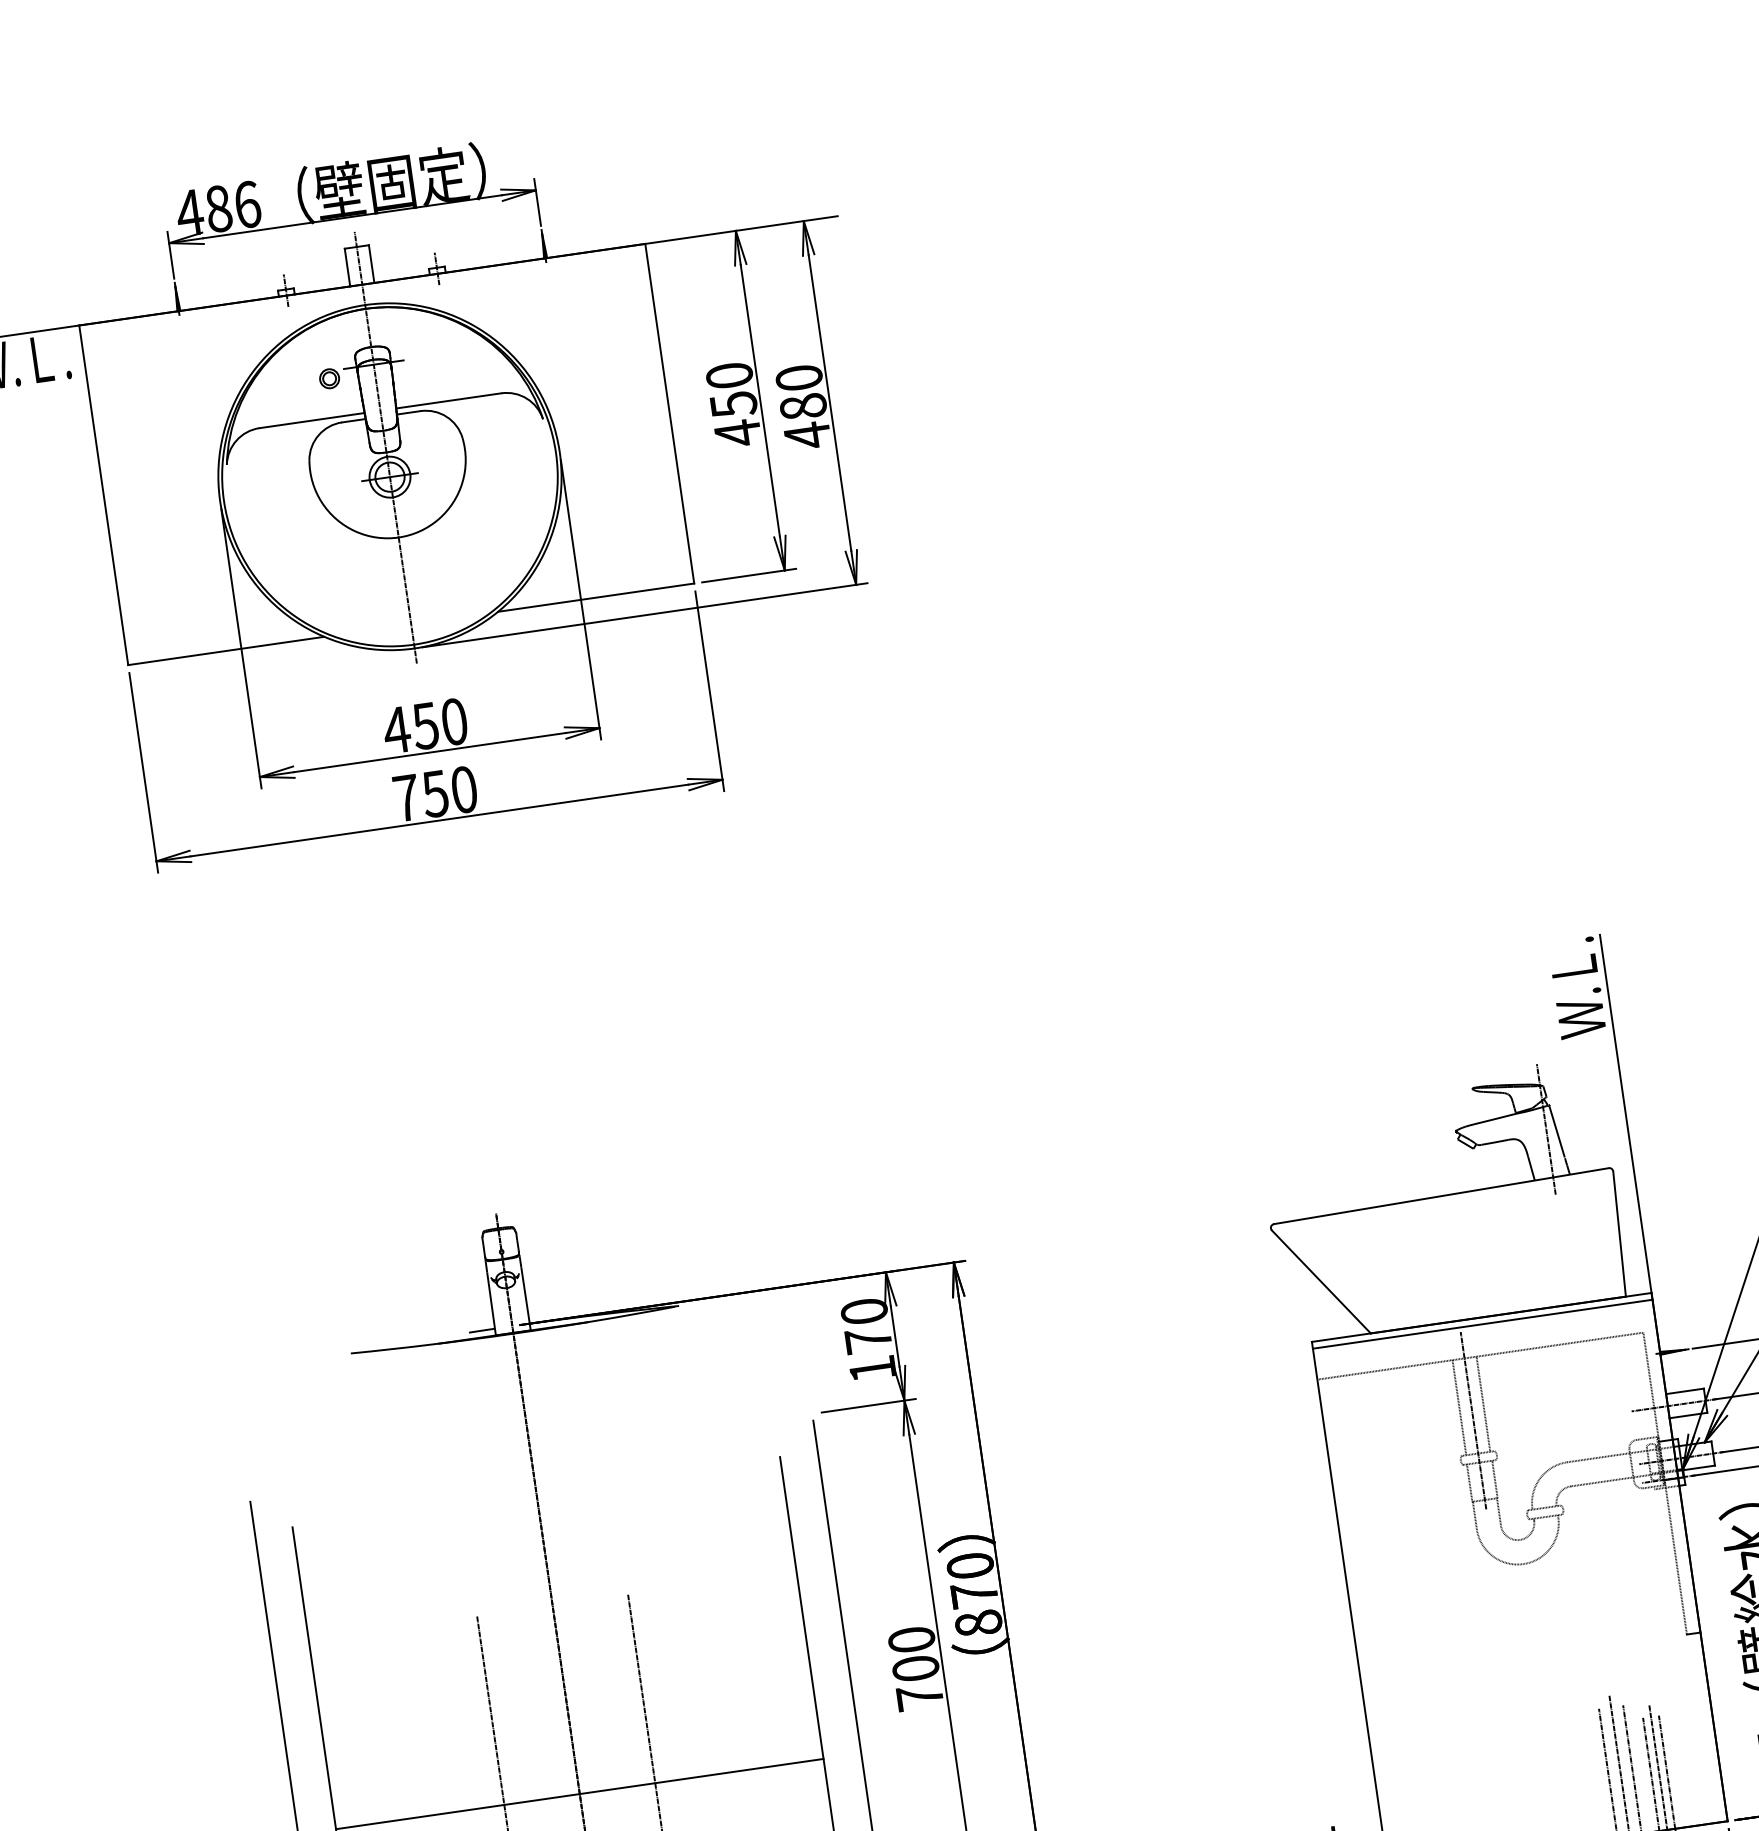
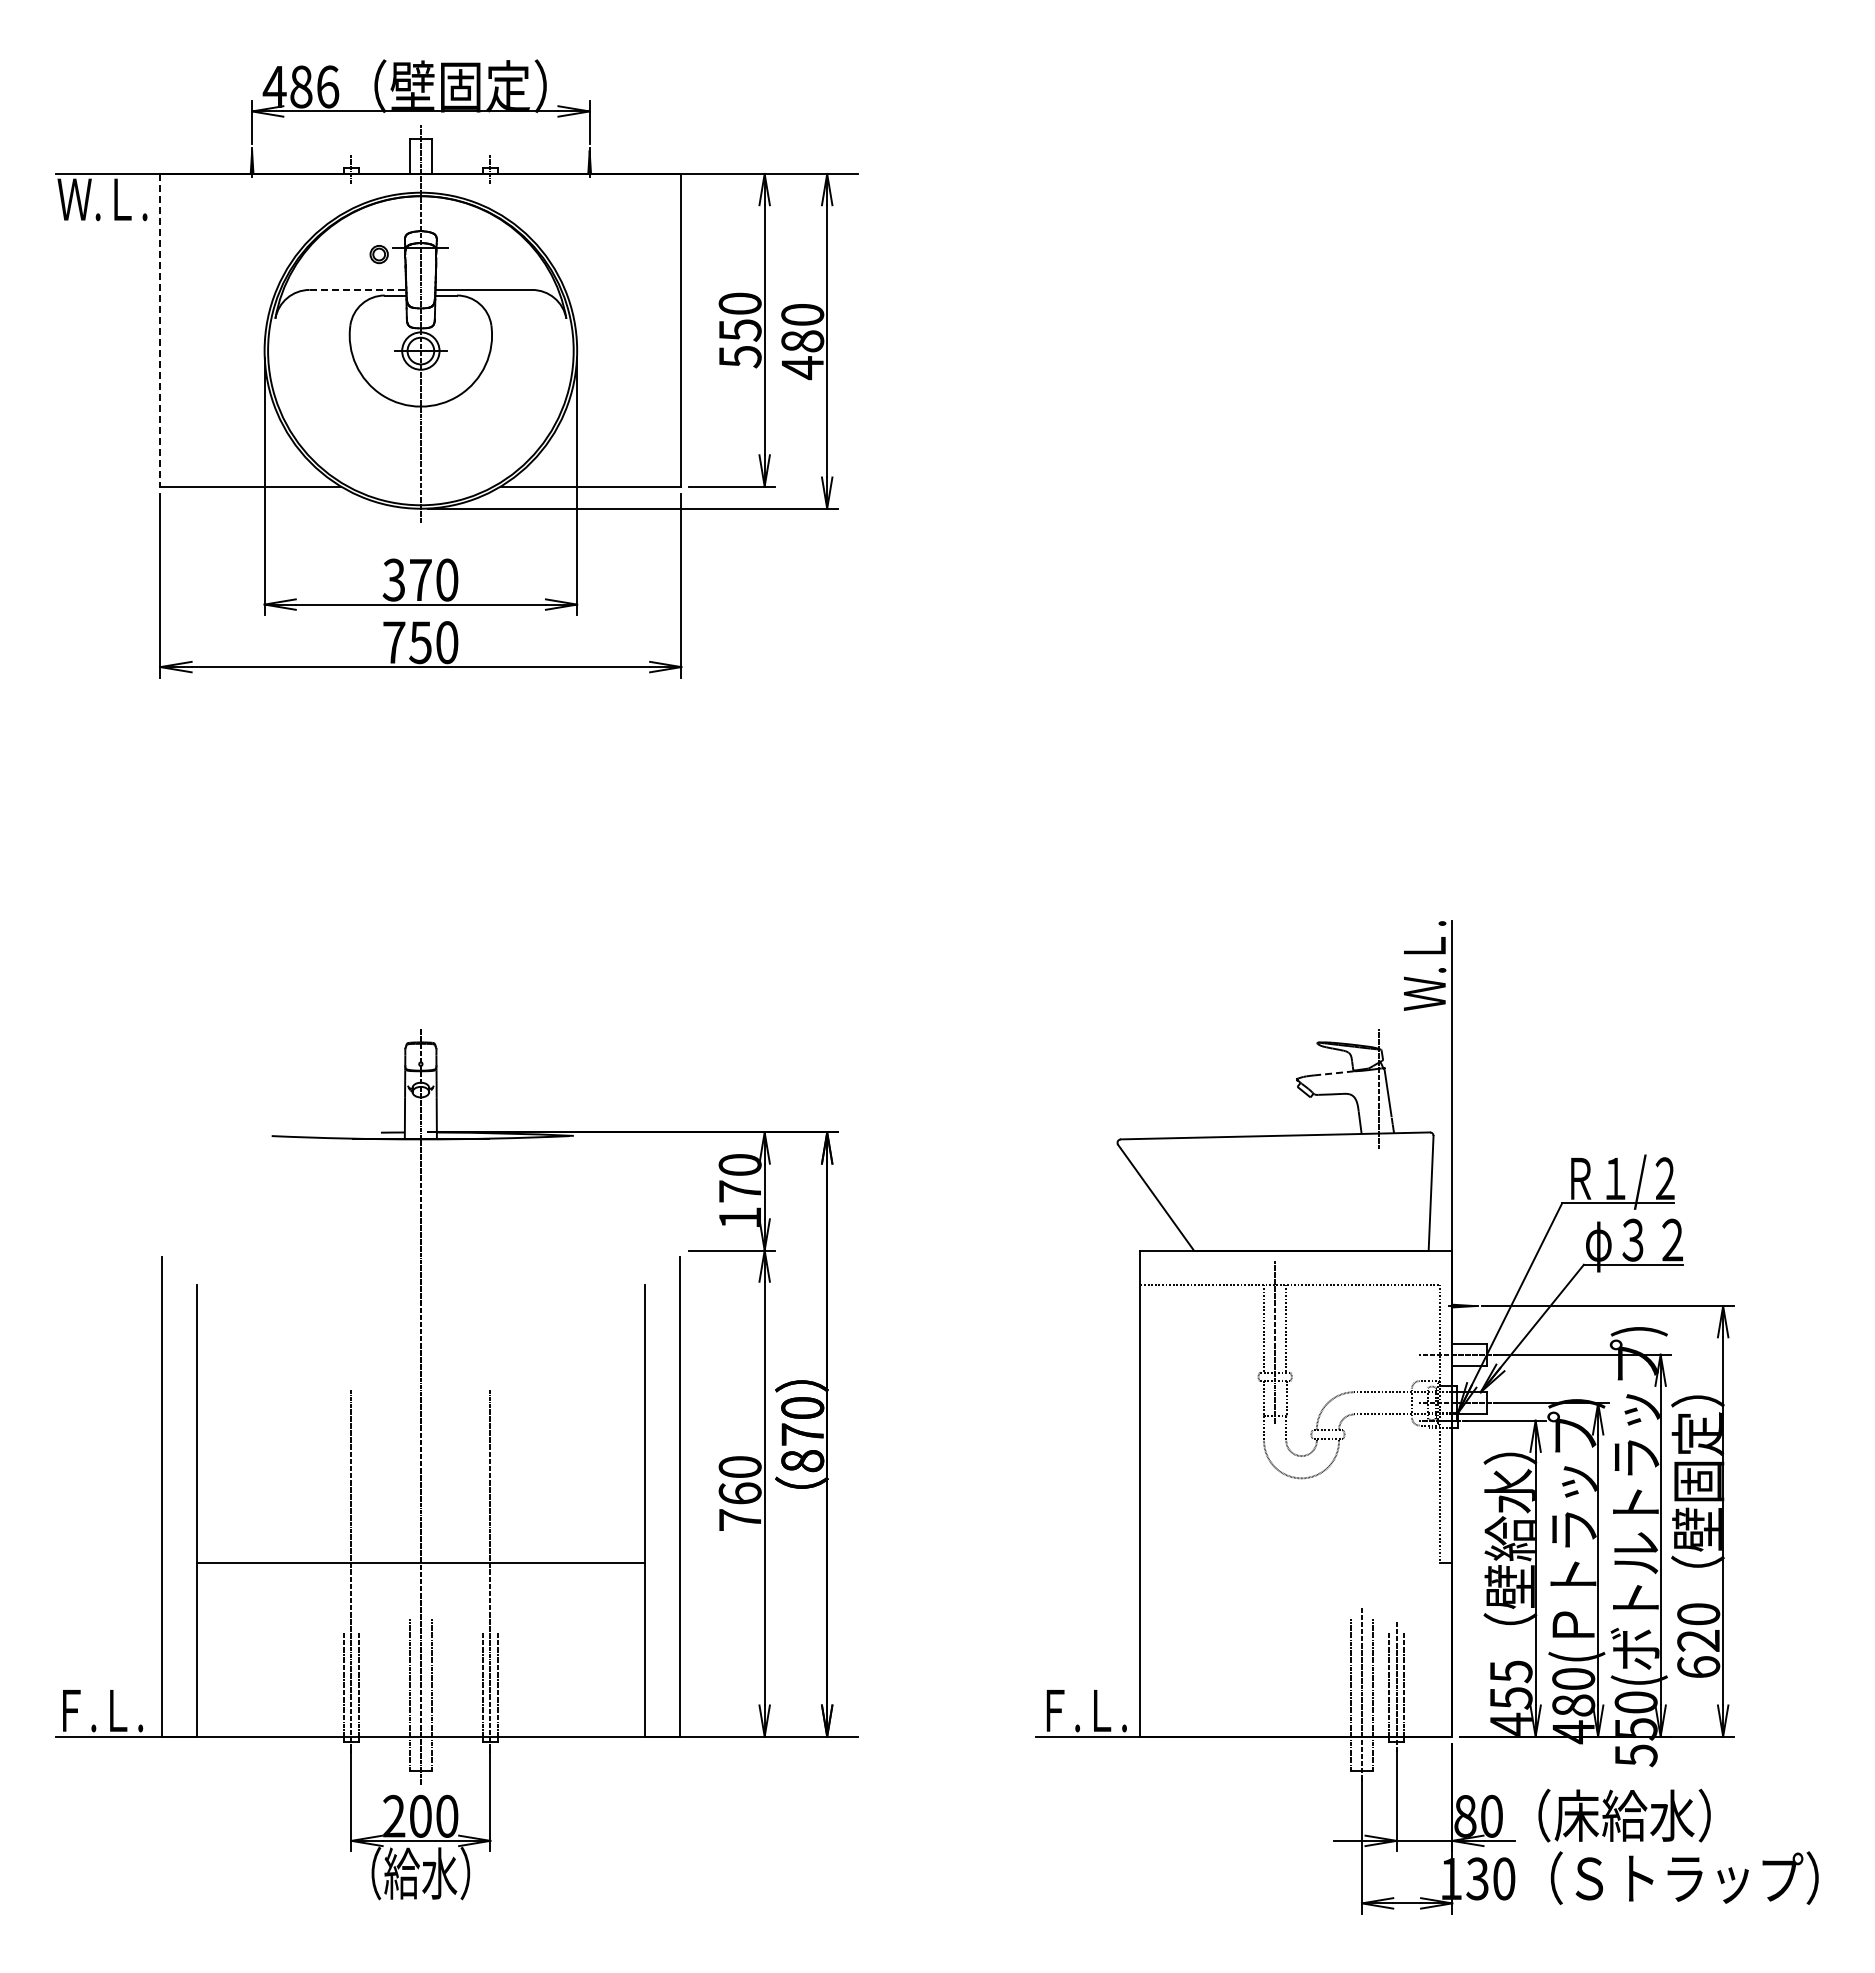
line: (312, 420) -> (358, 289), solid -> dashed
text: (738, 433) -> (740, 356), 450 -> 550
line: (103, 495) -> (160, 330), solid -> dashed
text: (410, 727) -> (406, 579), 450 -> 370
line: (1495, 1119) -> (1334, 1073), solid -> dashed
line: (1482, 1324) -> (1295, 1256), removed
text: (915, 1668) -> (739, 1493), 700 -> 760

